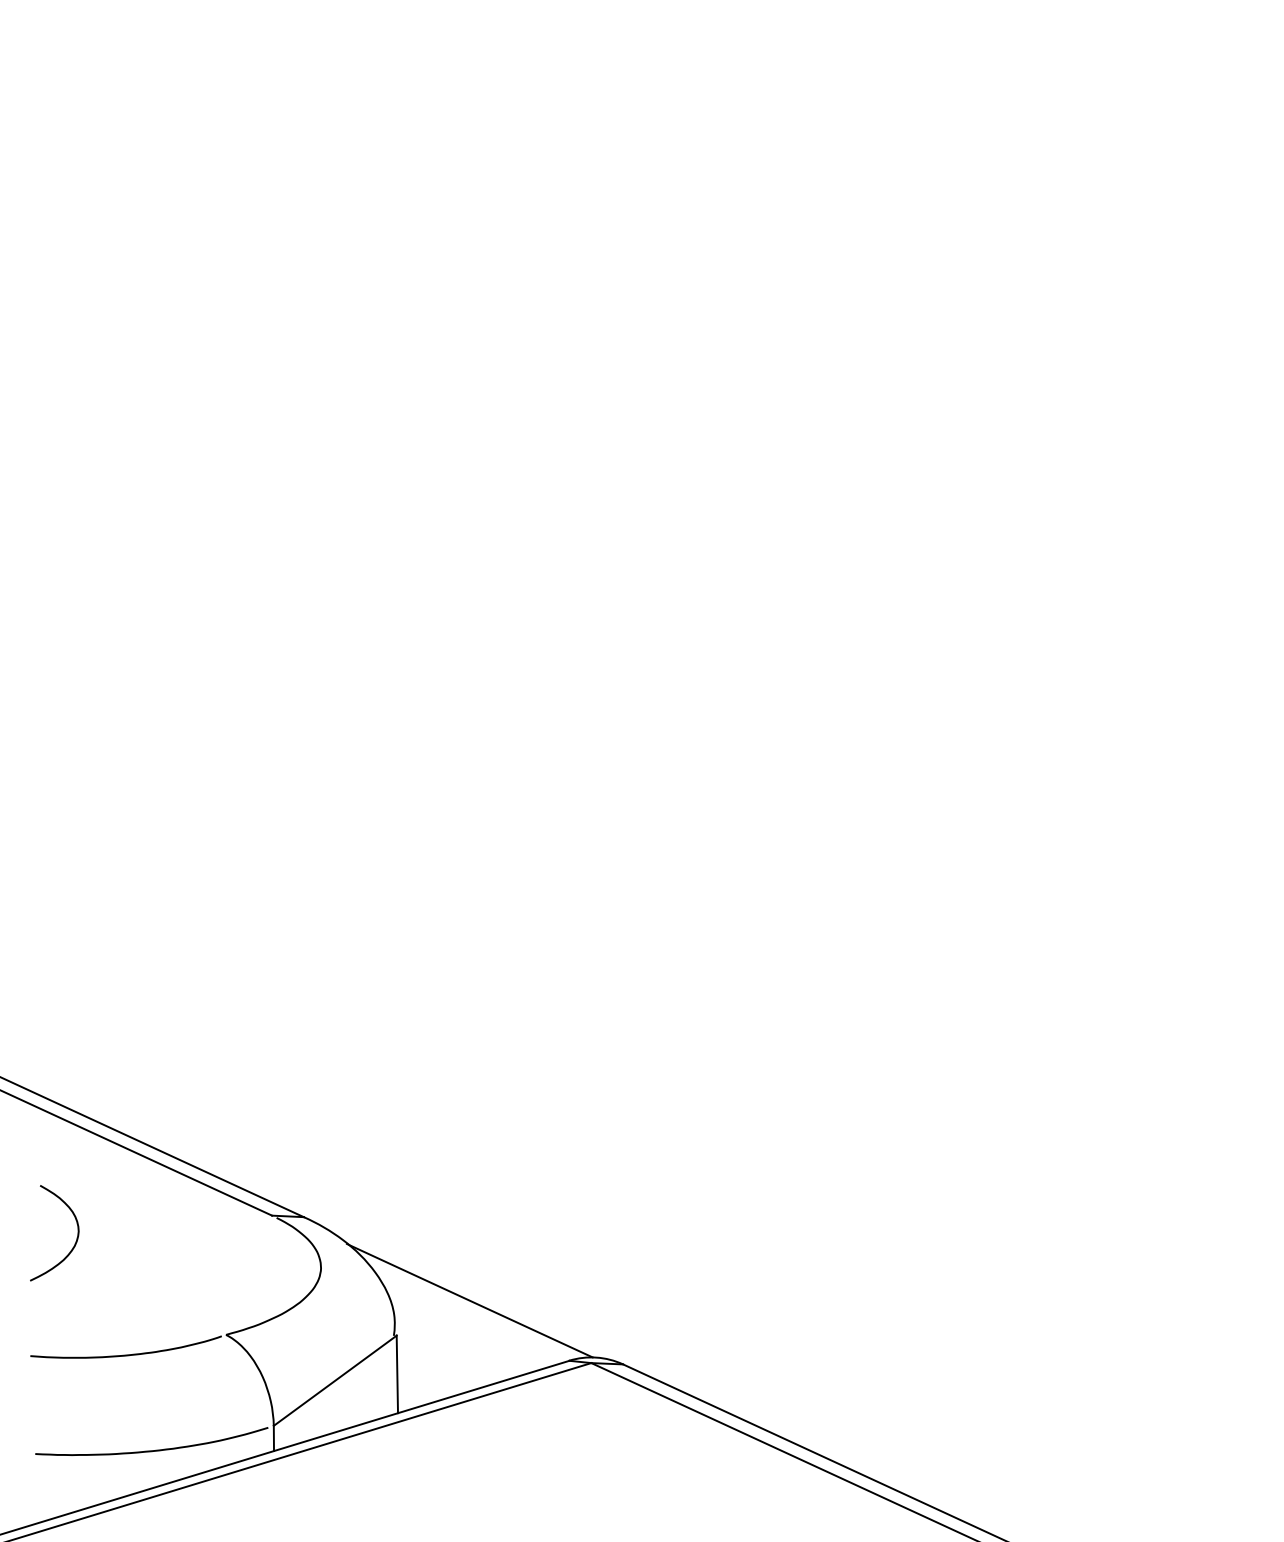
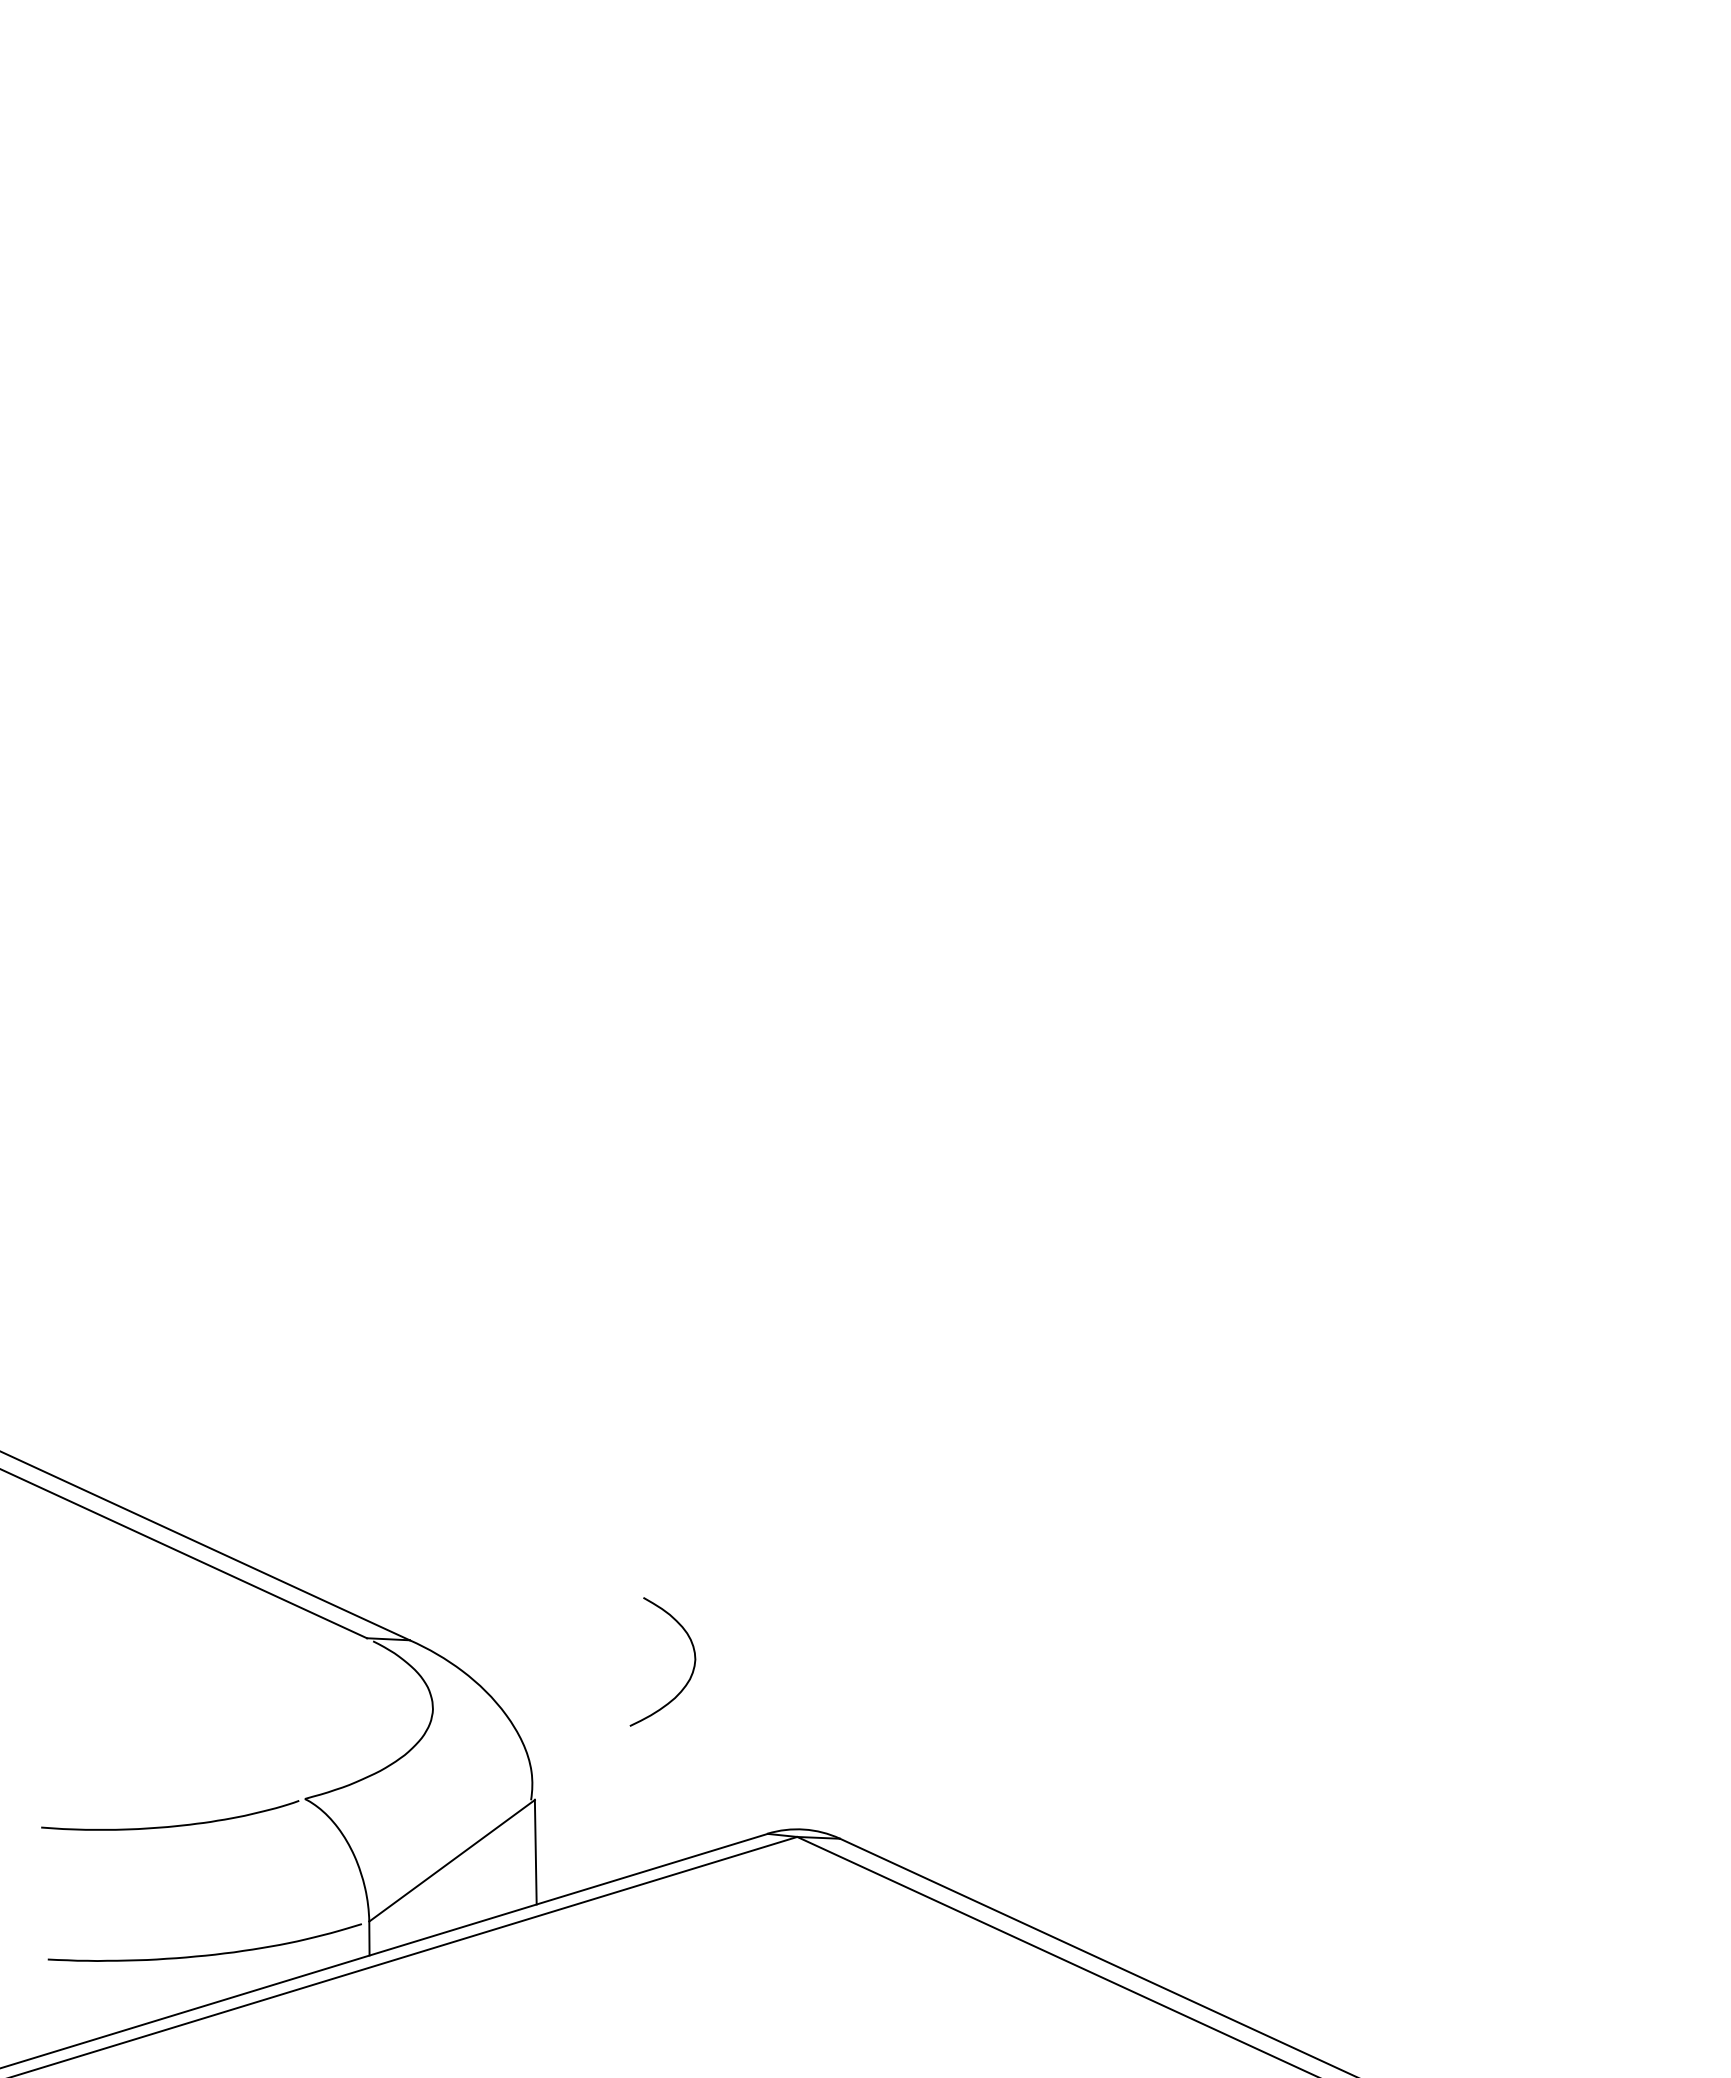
curve: (75, 1241) -> (691, 1672), moved
line: (469, 1300) -> (633, 1752), removed

